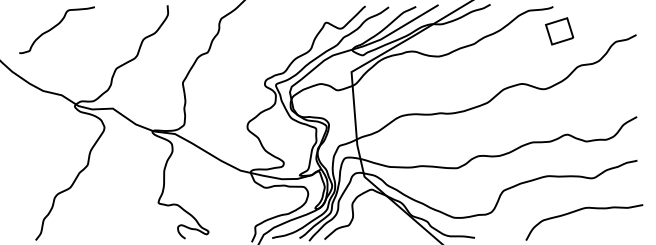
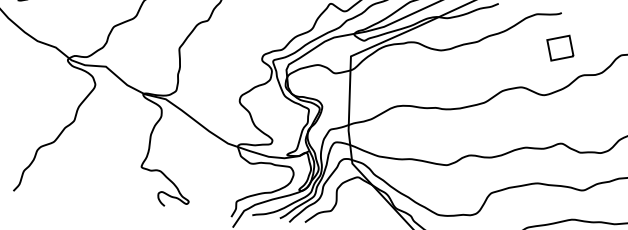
part: (559, 31) -> (560, 48), moved

